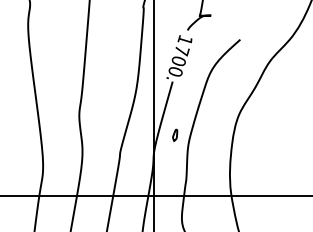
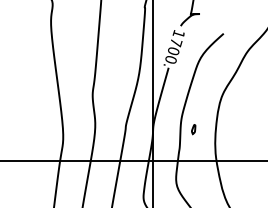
curve: (174, 135) -> (193, 129), moved

